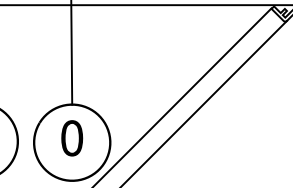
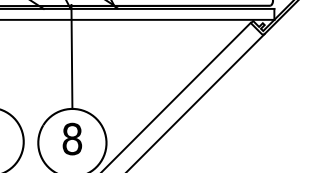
text: (72, 138) -> (72, 139), 0 -> 8

